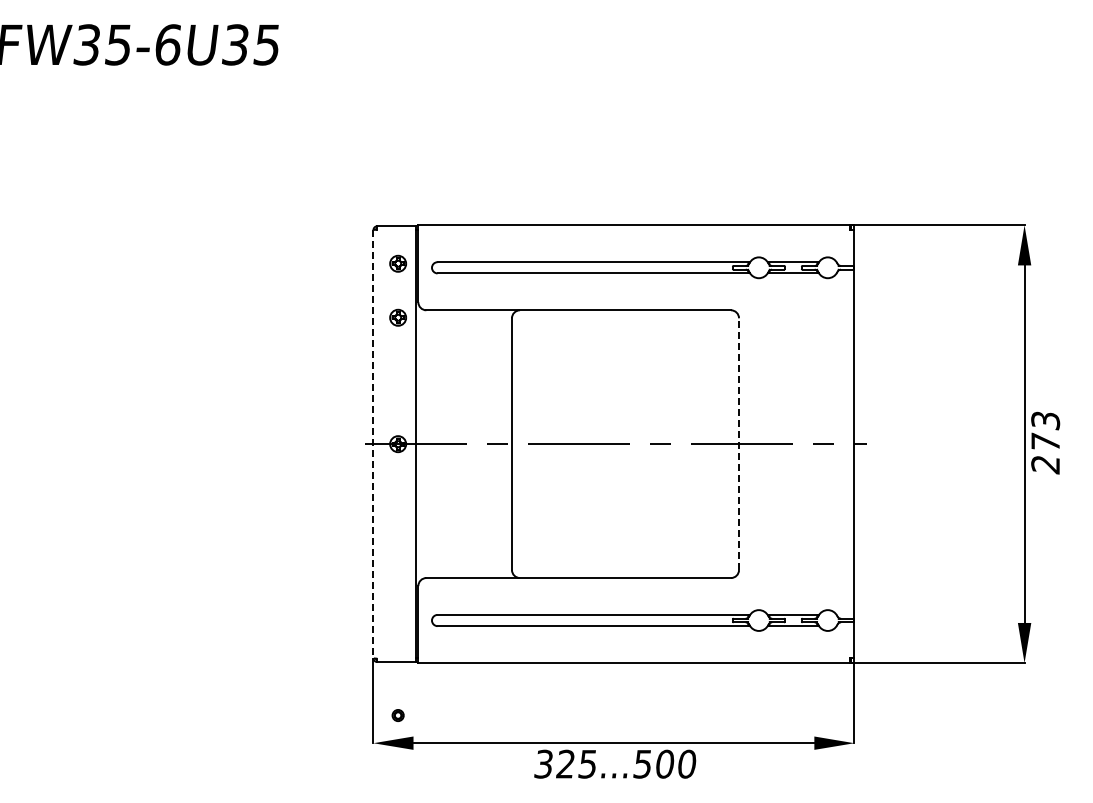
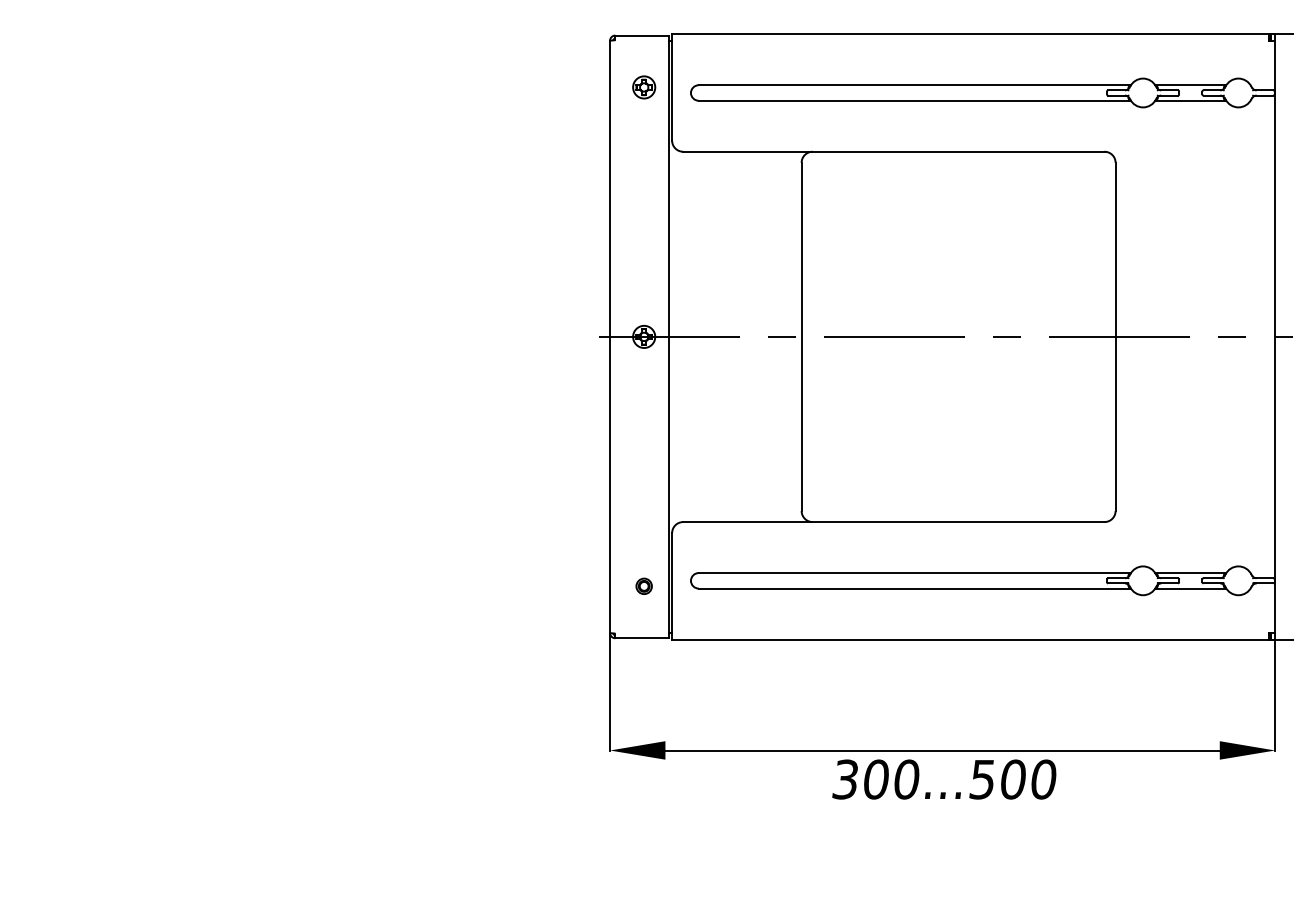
part: (397, 317) -> (643, 161), removed
line: (373, 444) -> (610, 337), dashed -> solid
line: (739, 444) -> (1116, 337), dashed -> solid
part: (397, 715) -> (643, 586), moved
text: (576, 763) -> (890, 778), 325...500 -> 300...500

